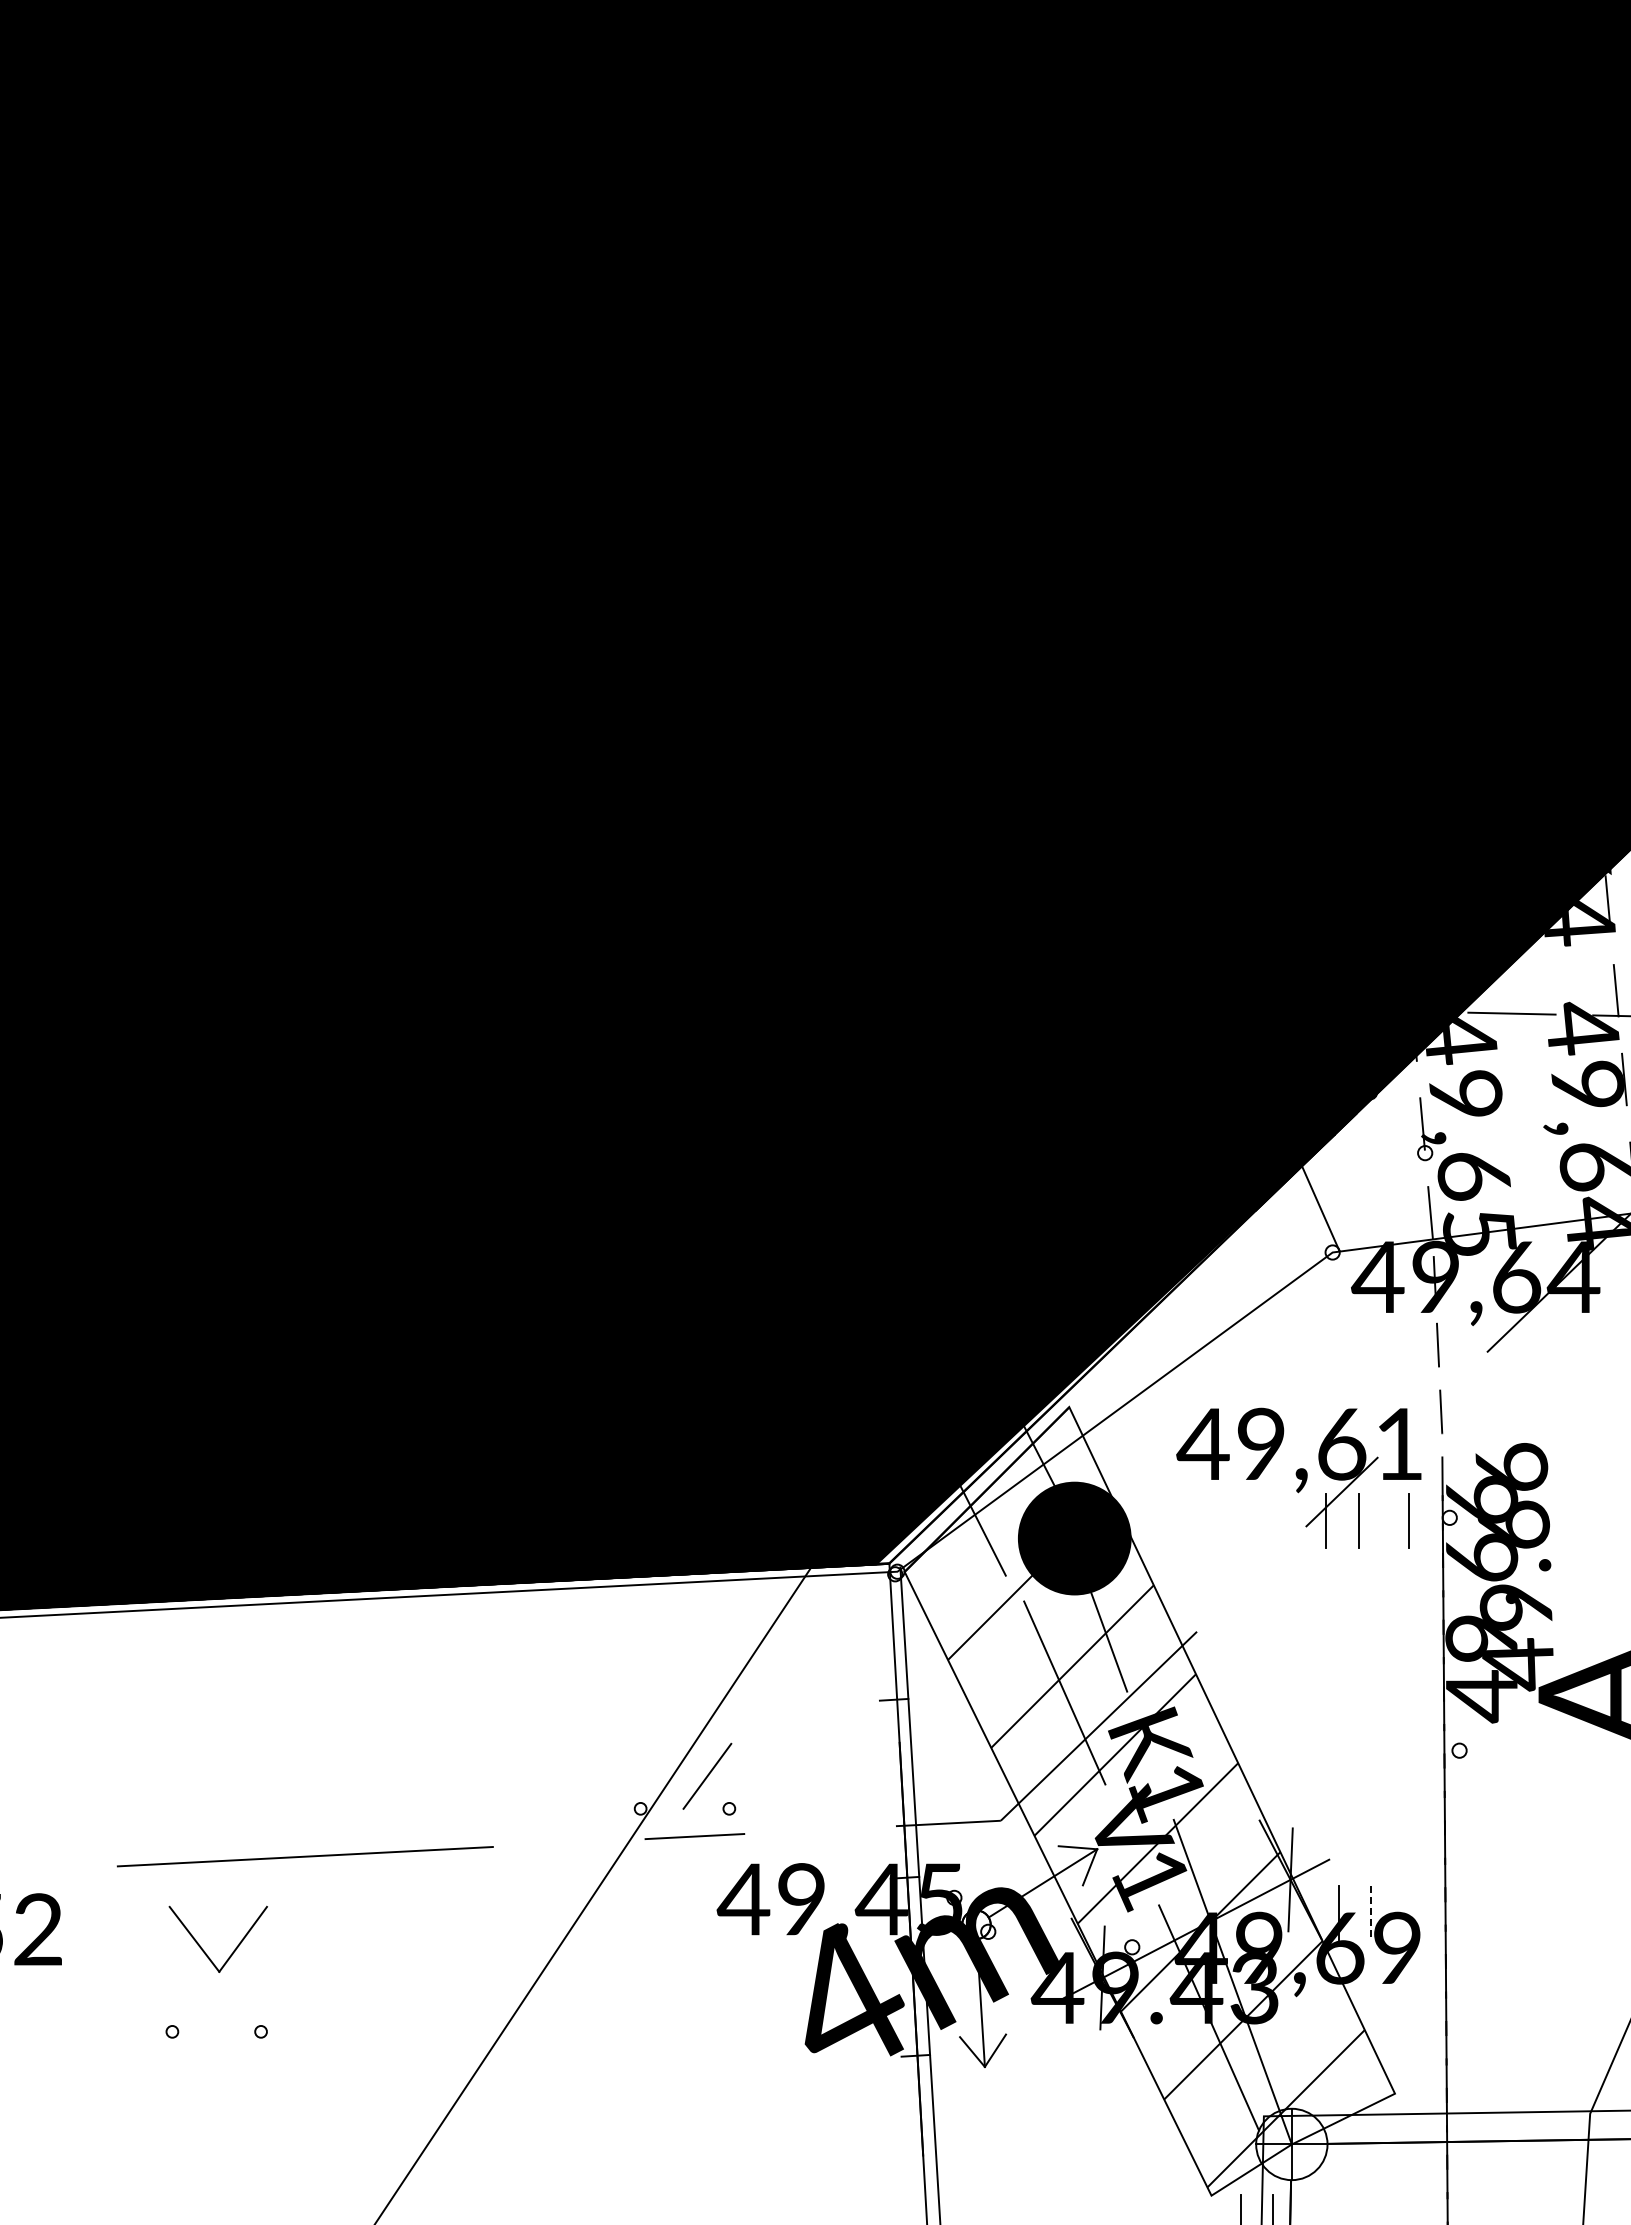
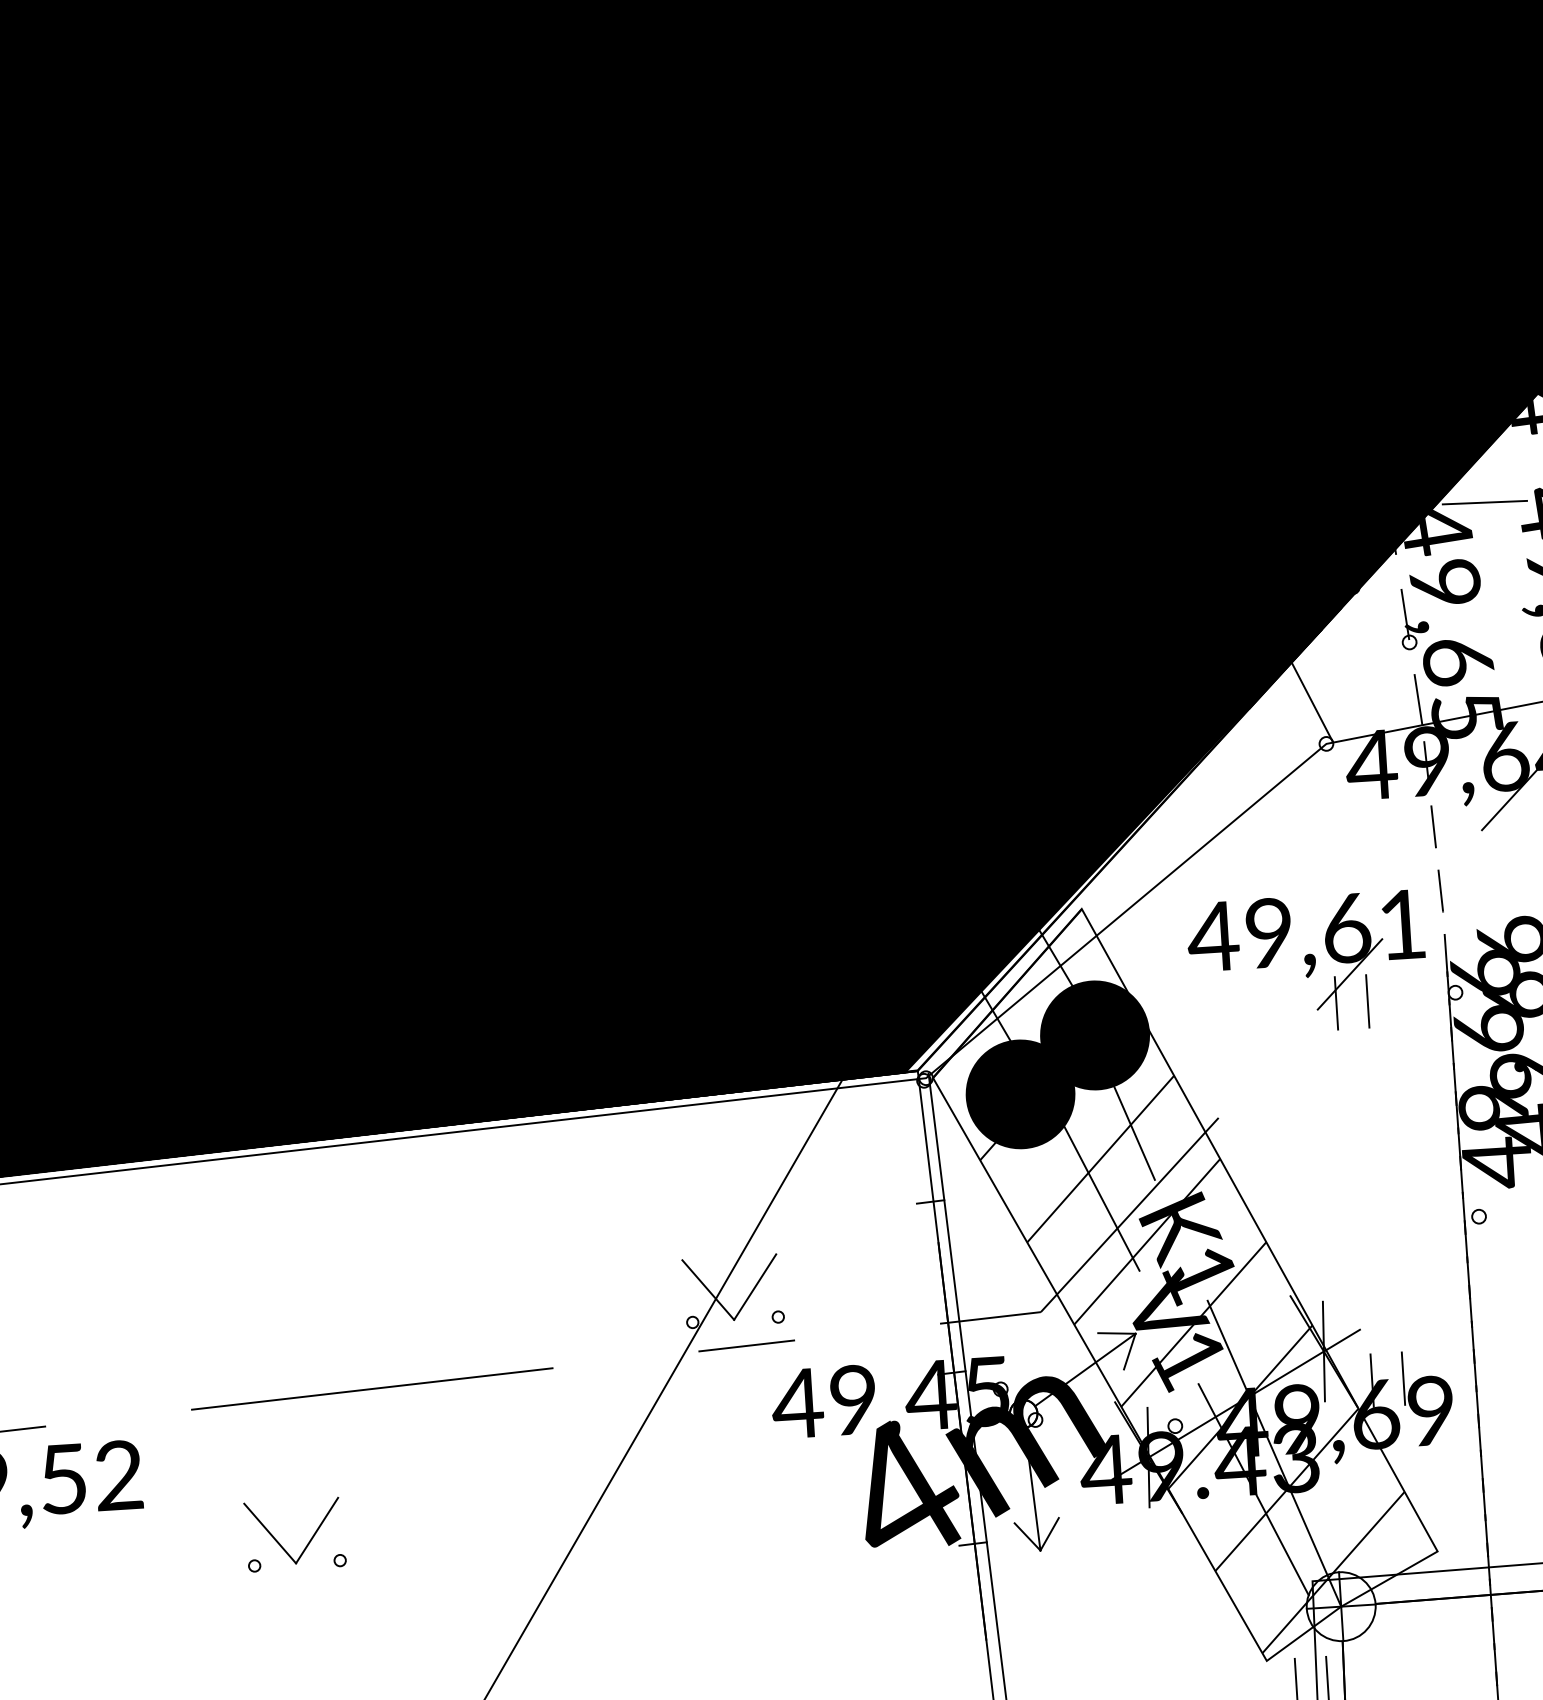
line: (1408, 1520) -> (1415, 997), removed
fill: (993, 1594) -> (1020, 1094), added
line: (658, 1775) -> (707, 1289), added
line: (1370, 1913) -> (1403, 1379), dashed -> solid
part: (204, 1950) -> (280, 1543), moved

